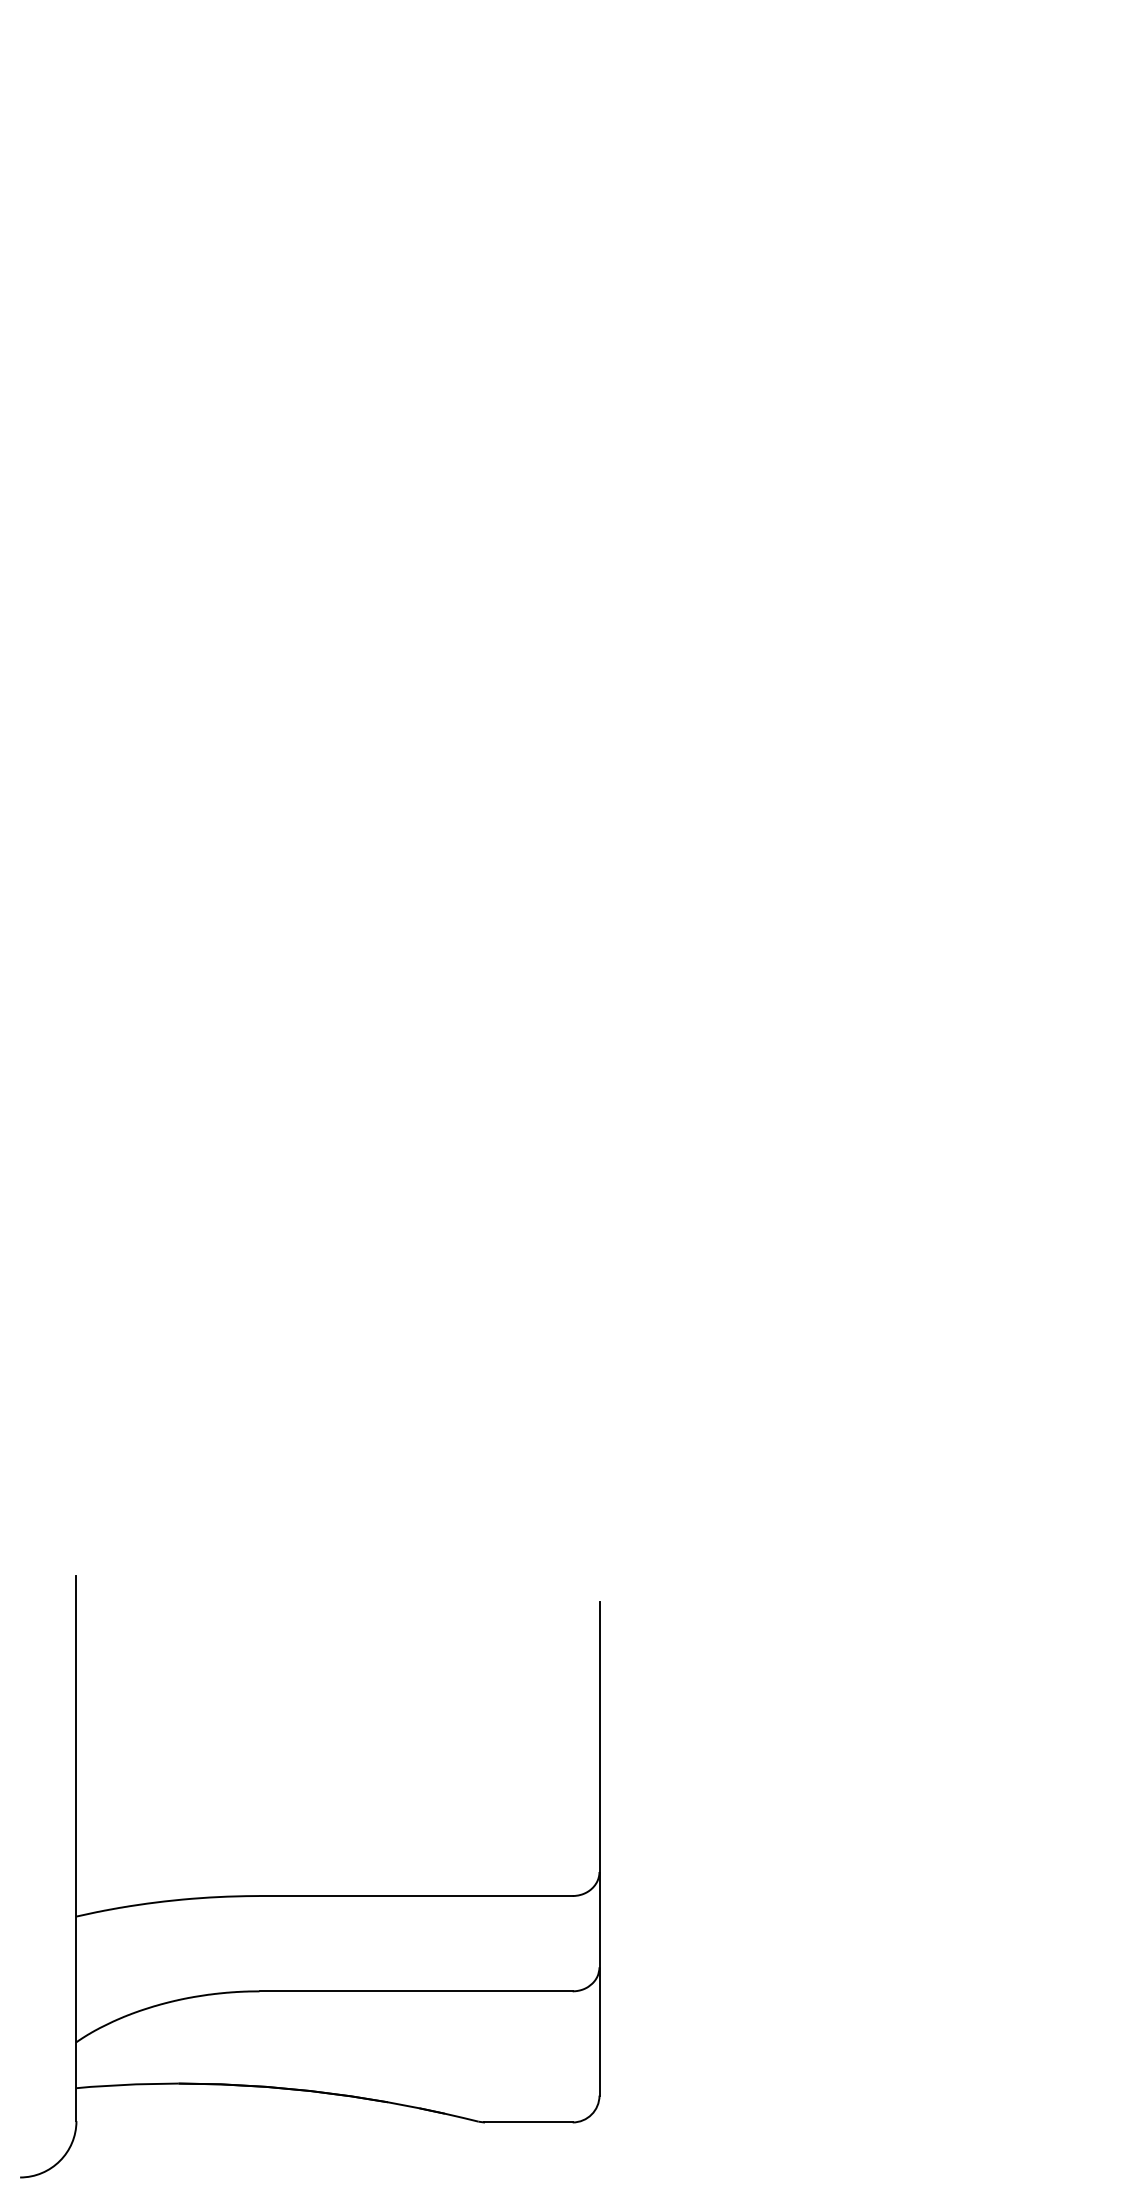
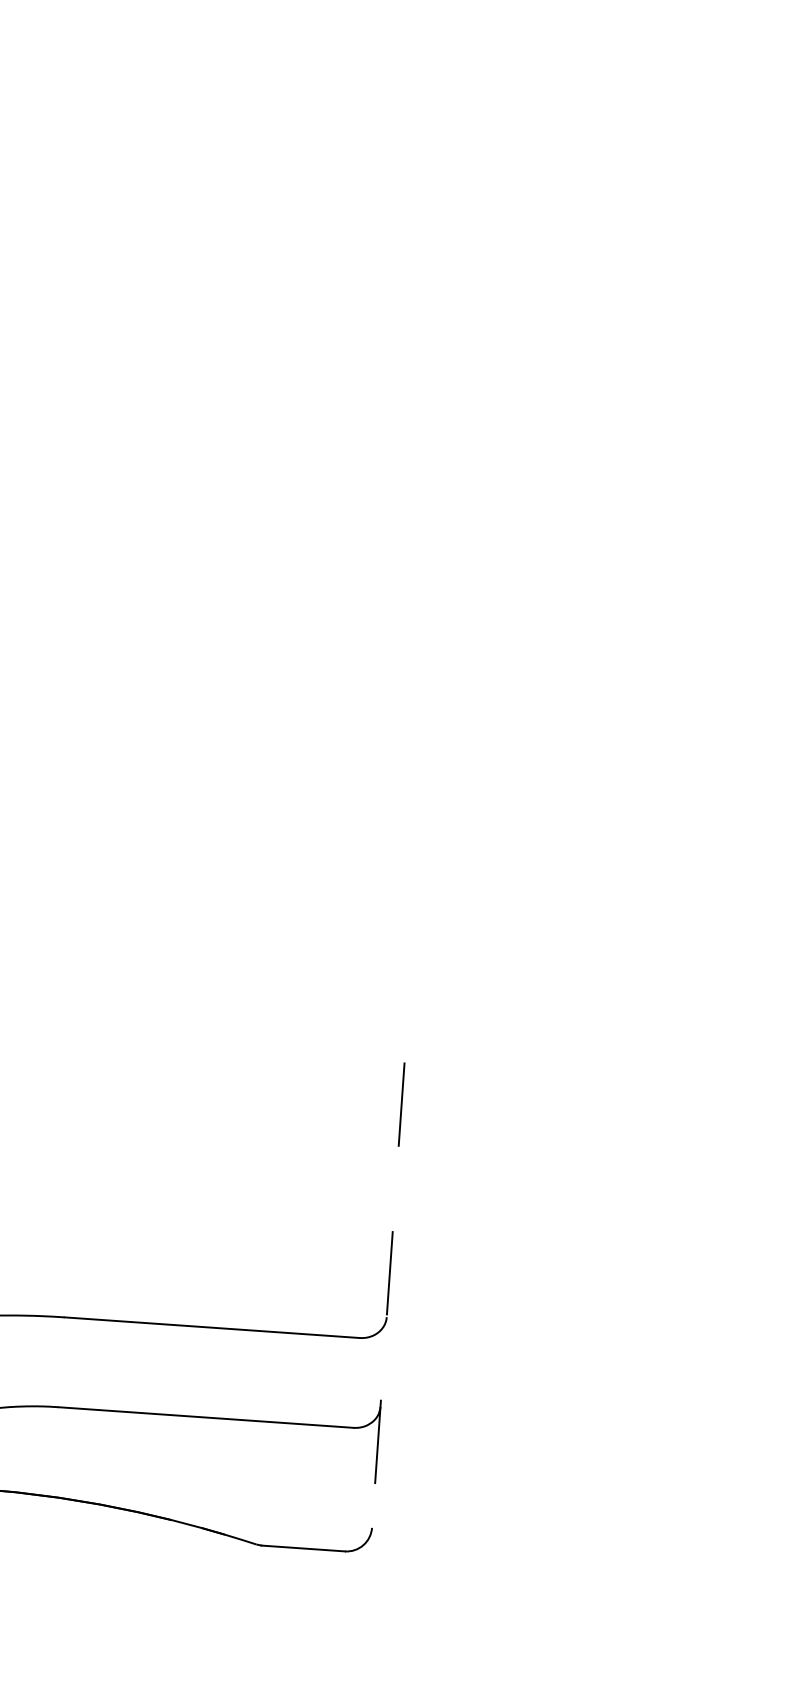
line: (599, 1848) -> (388, 1294), solid -> dashed

